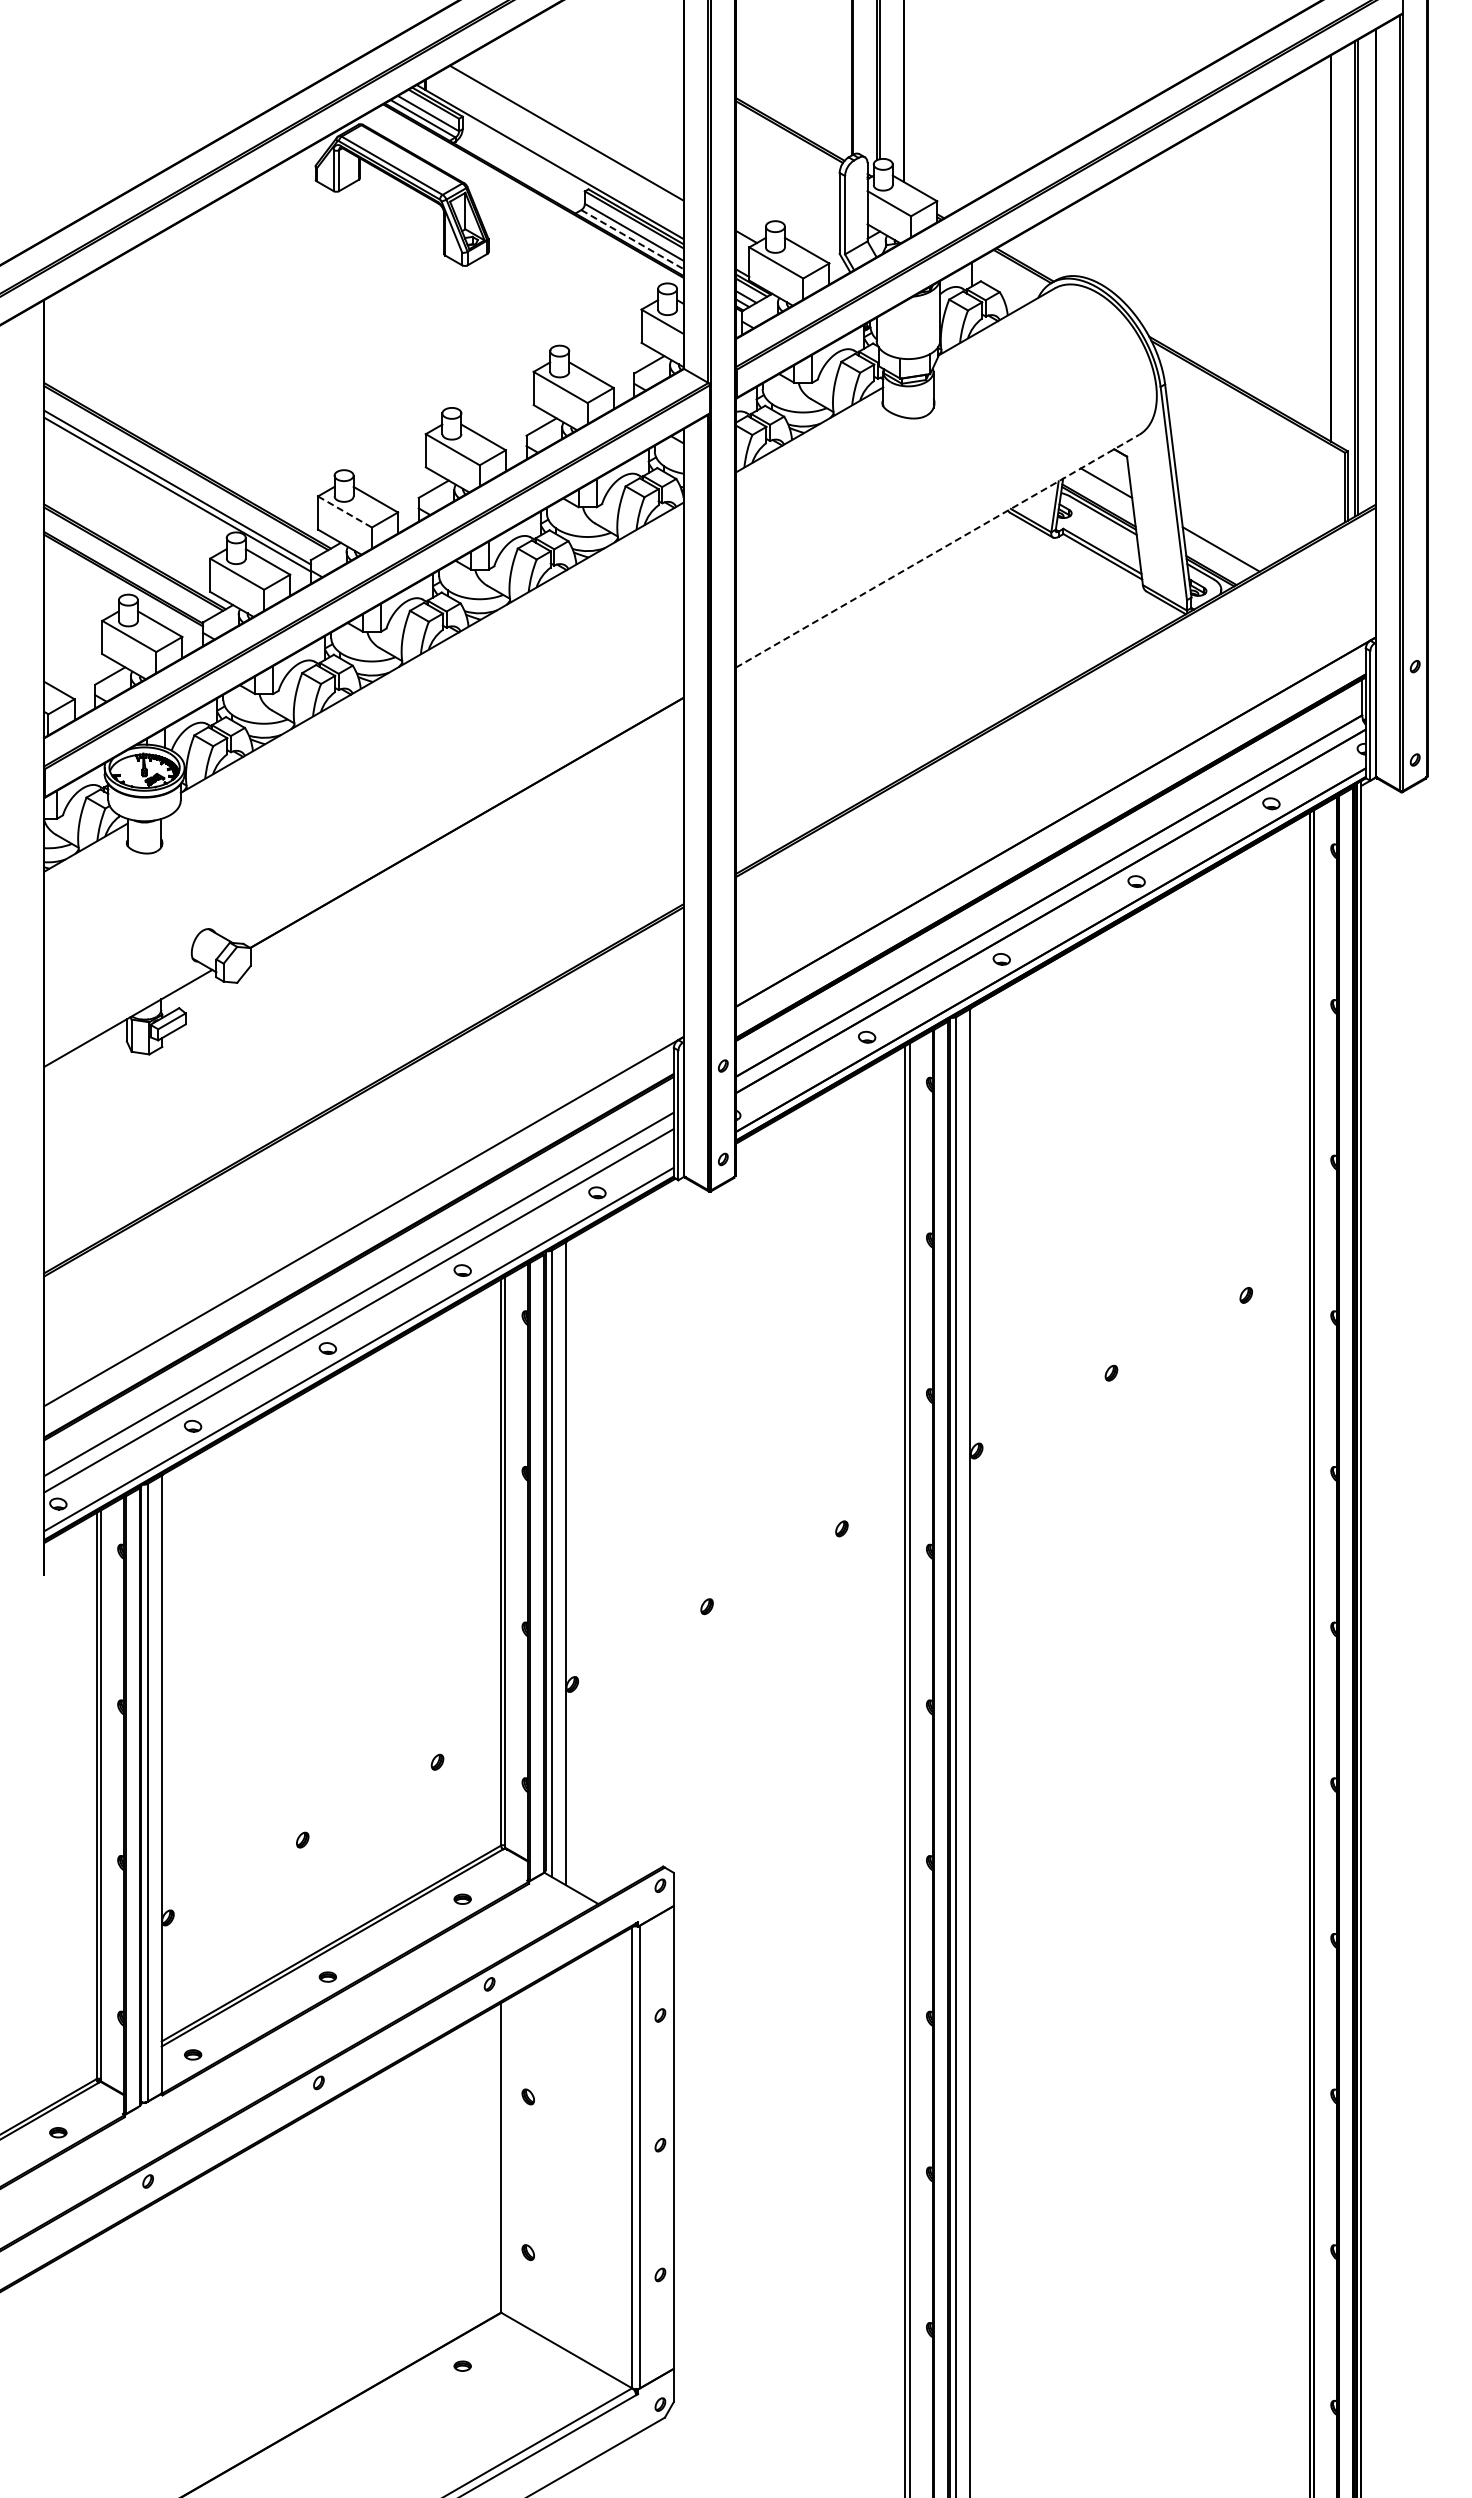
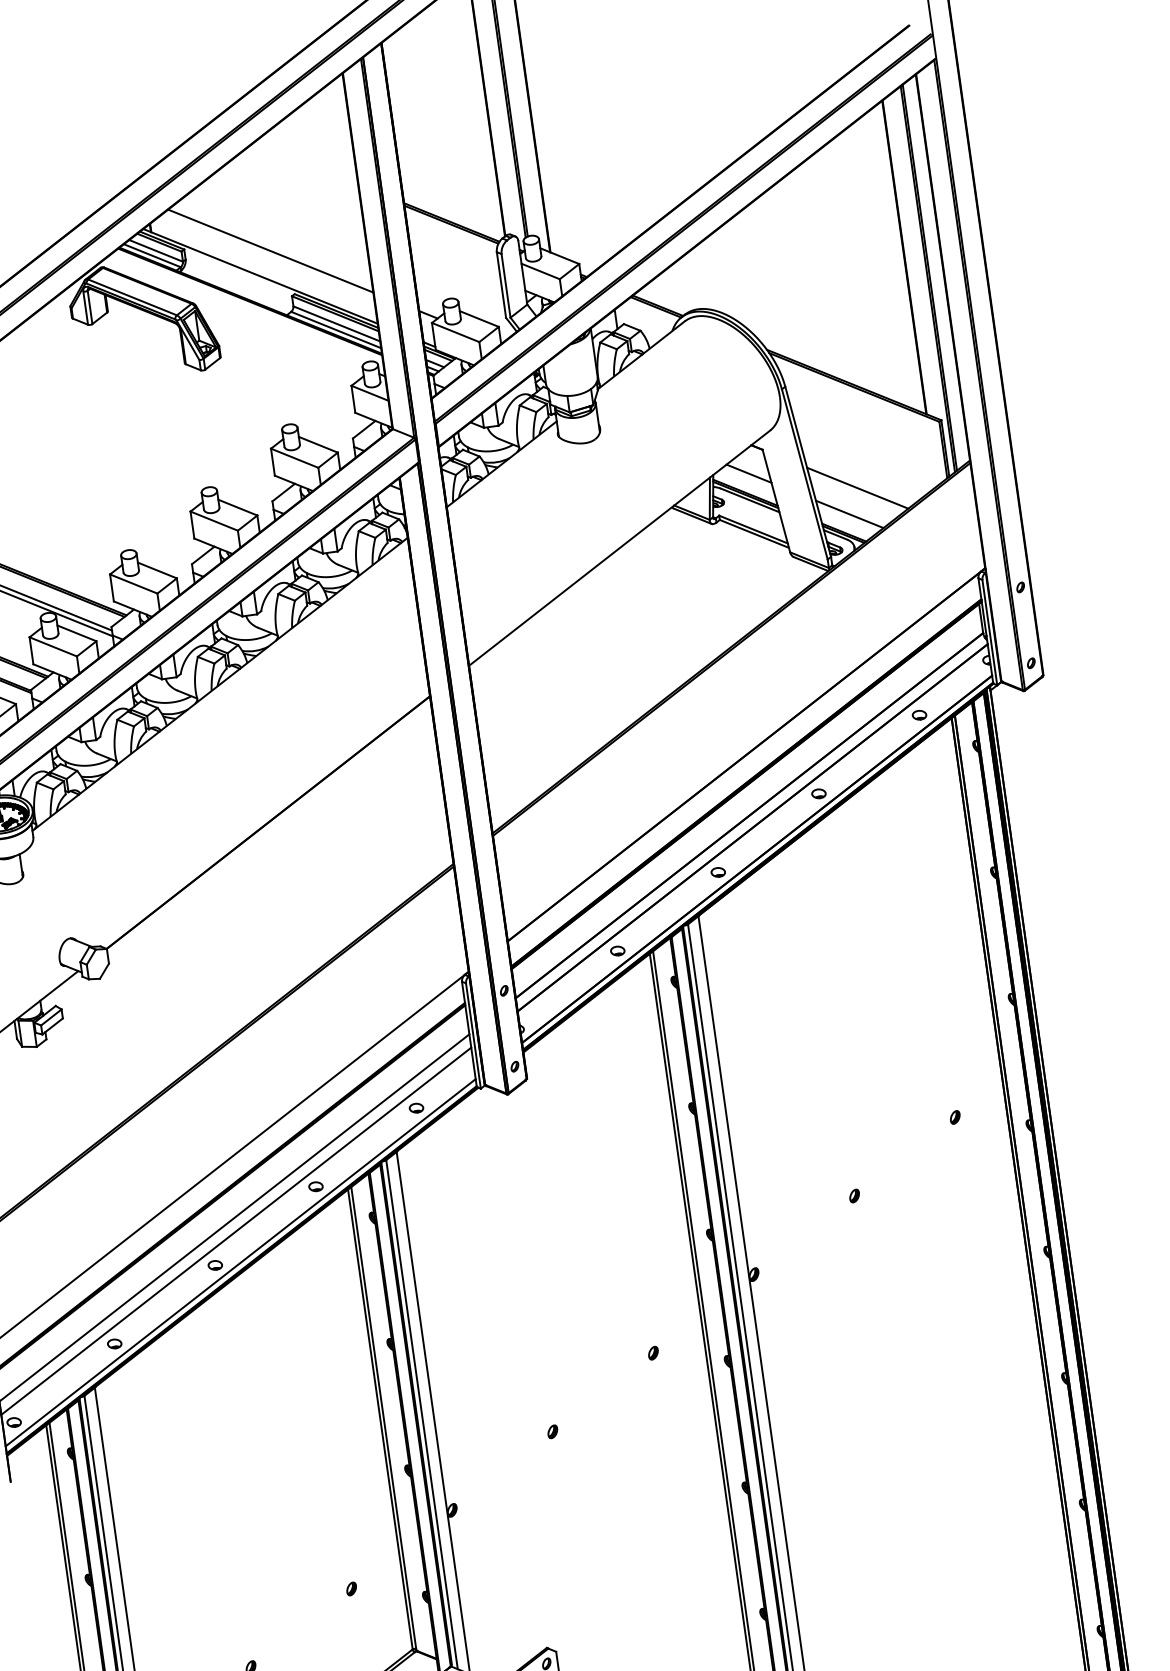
line: (632, 239) -> (336, 329), dashed -> solid
line: (345, 512) -> (134, 584), dashed -> solid
line: (1235, 518) -> (857, 487), added
line: (937, 551) -> (619, 548), dashed -> solid

